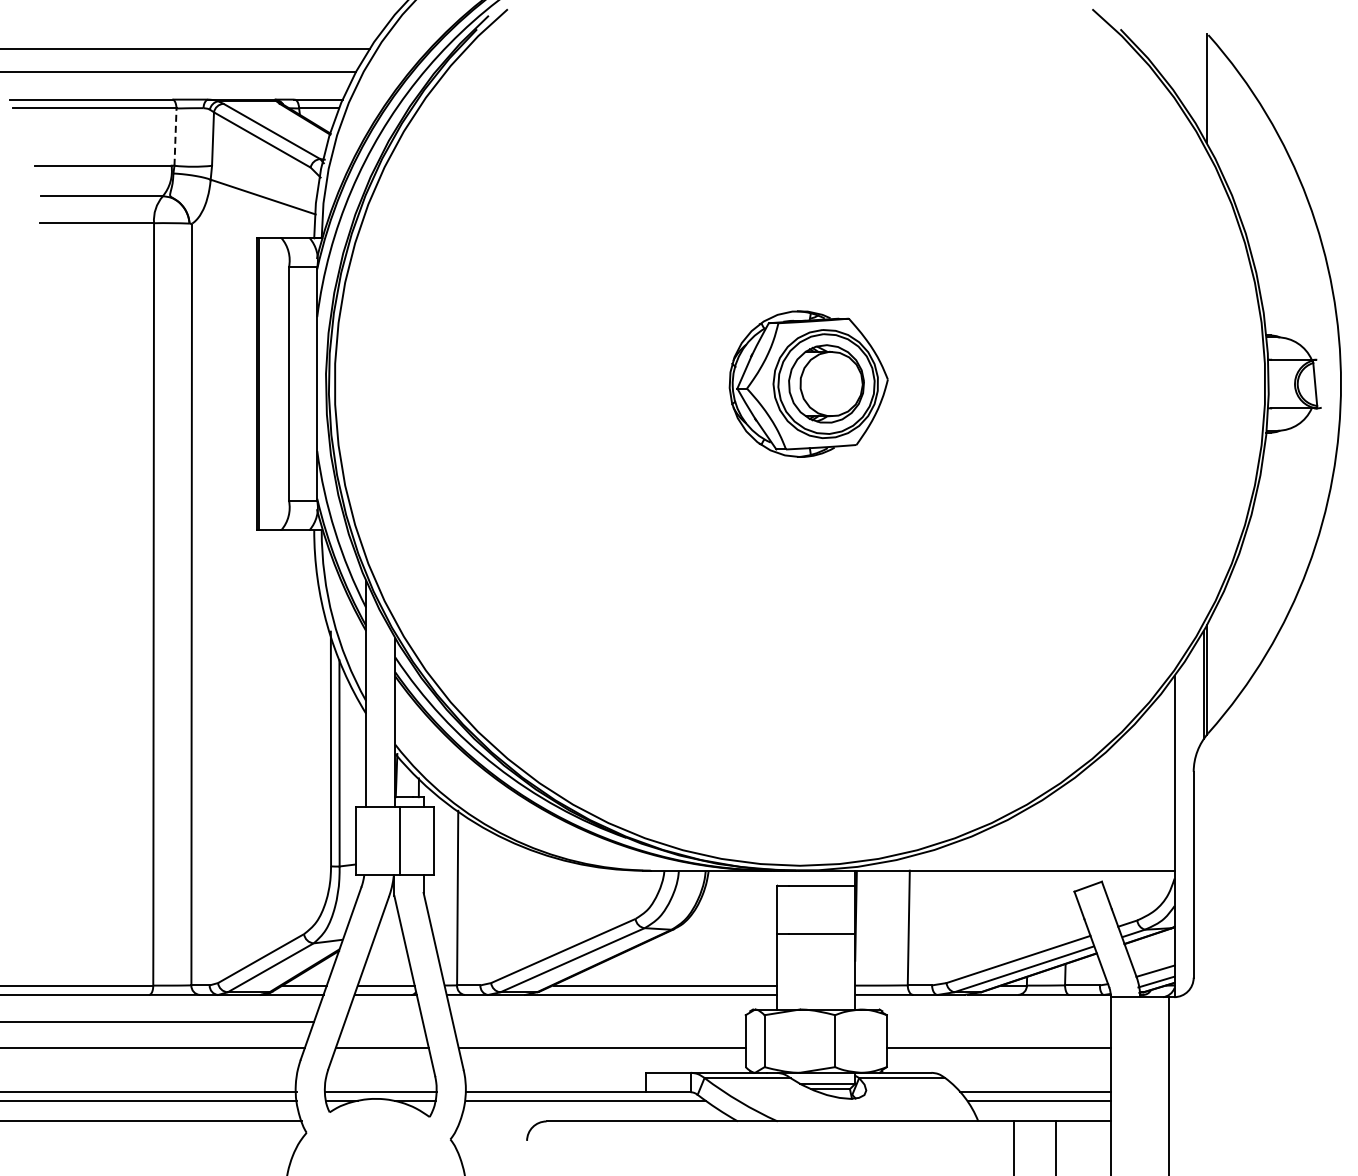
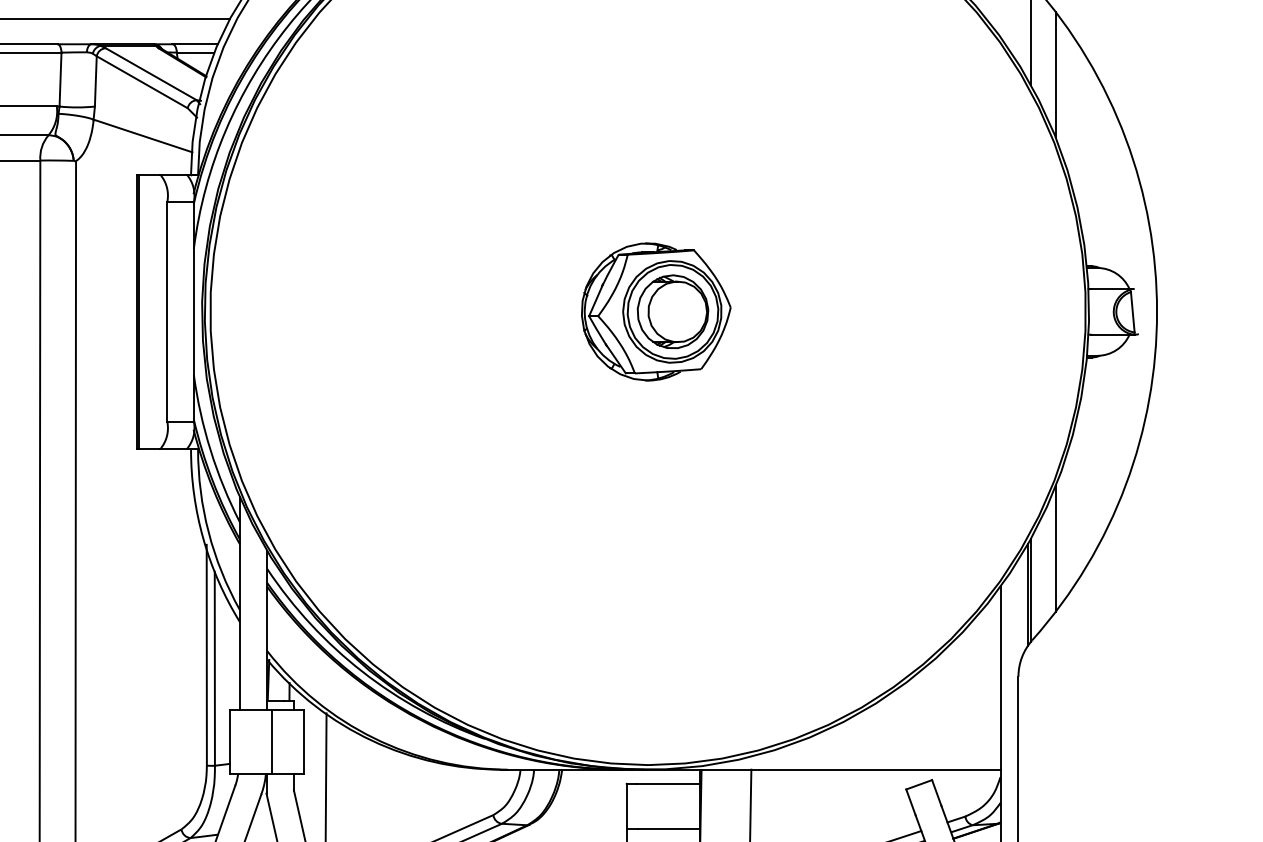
line: (1233, 131) -> (1055, 74), added
line: (175, 137) -> (60, 79), dashed -> solid
line: (1233, 635) -> (1055, 548), added

